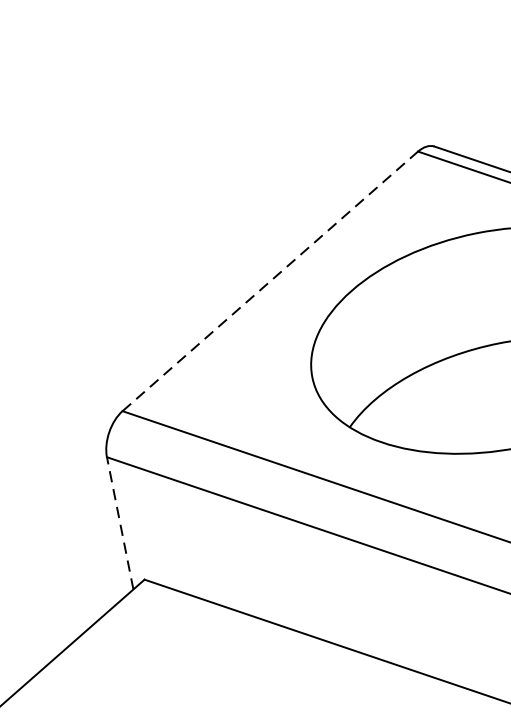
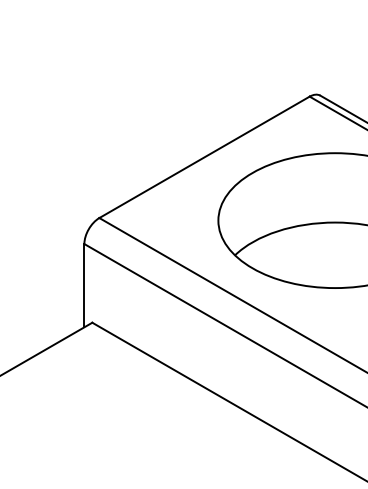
line: (270, 281) -> (204, 157), dashed -> solid
line: (120, 523) -> (84, 285), dashed -> solid

